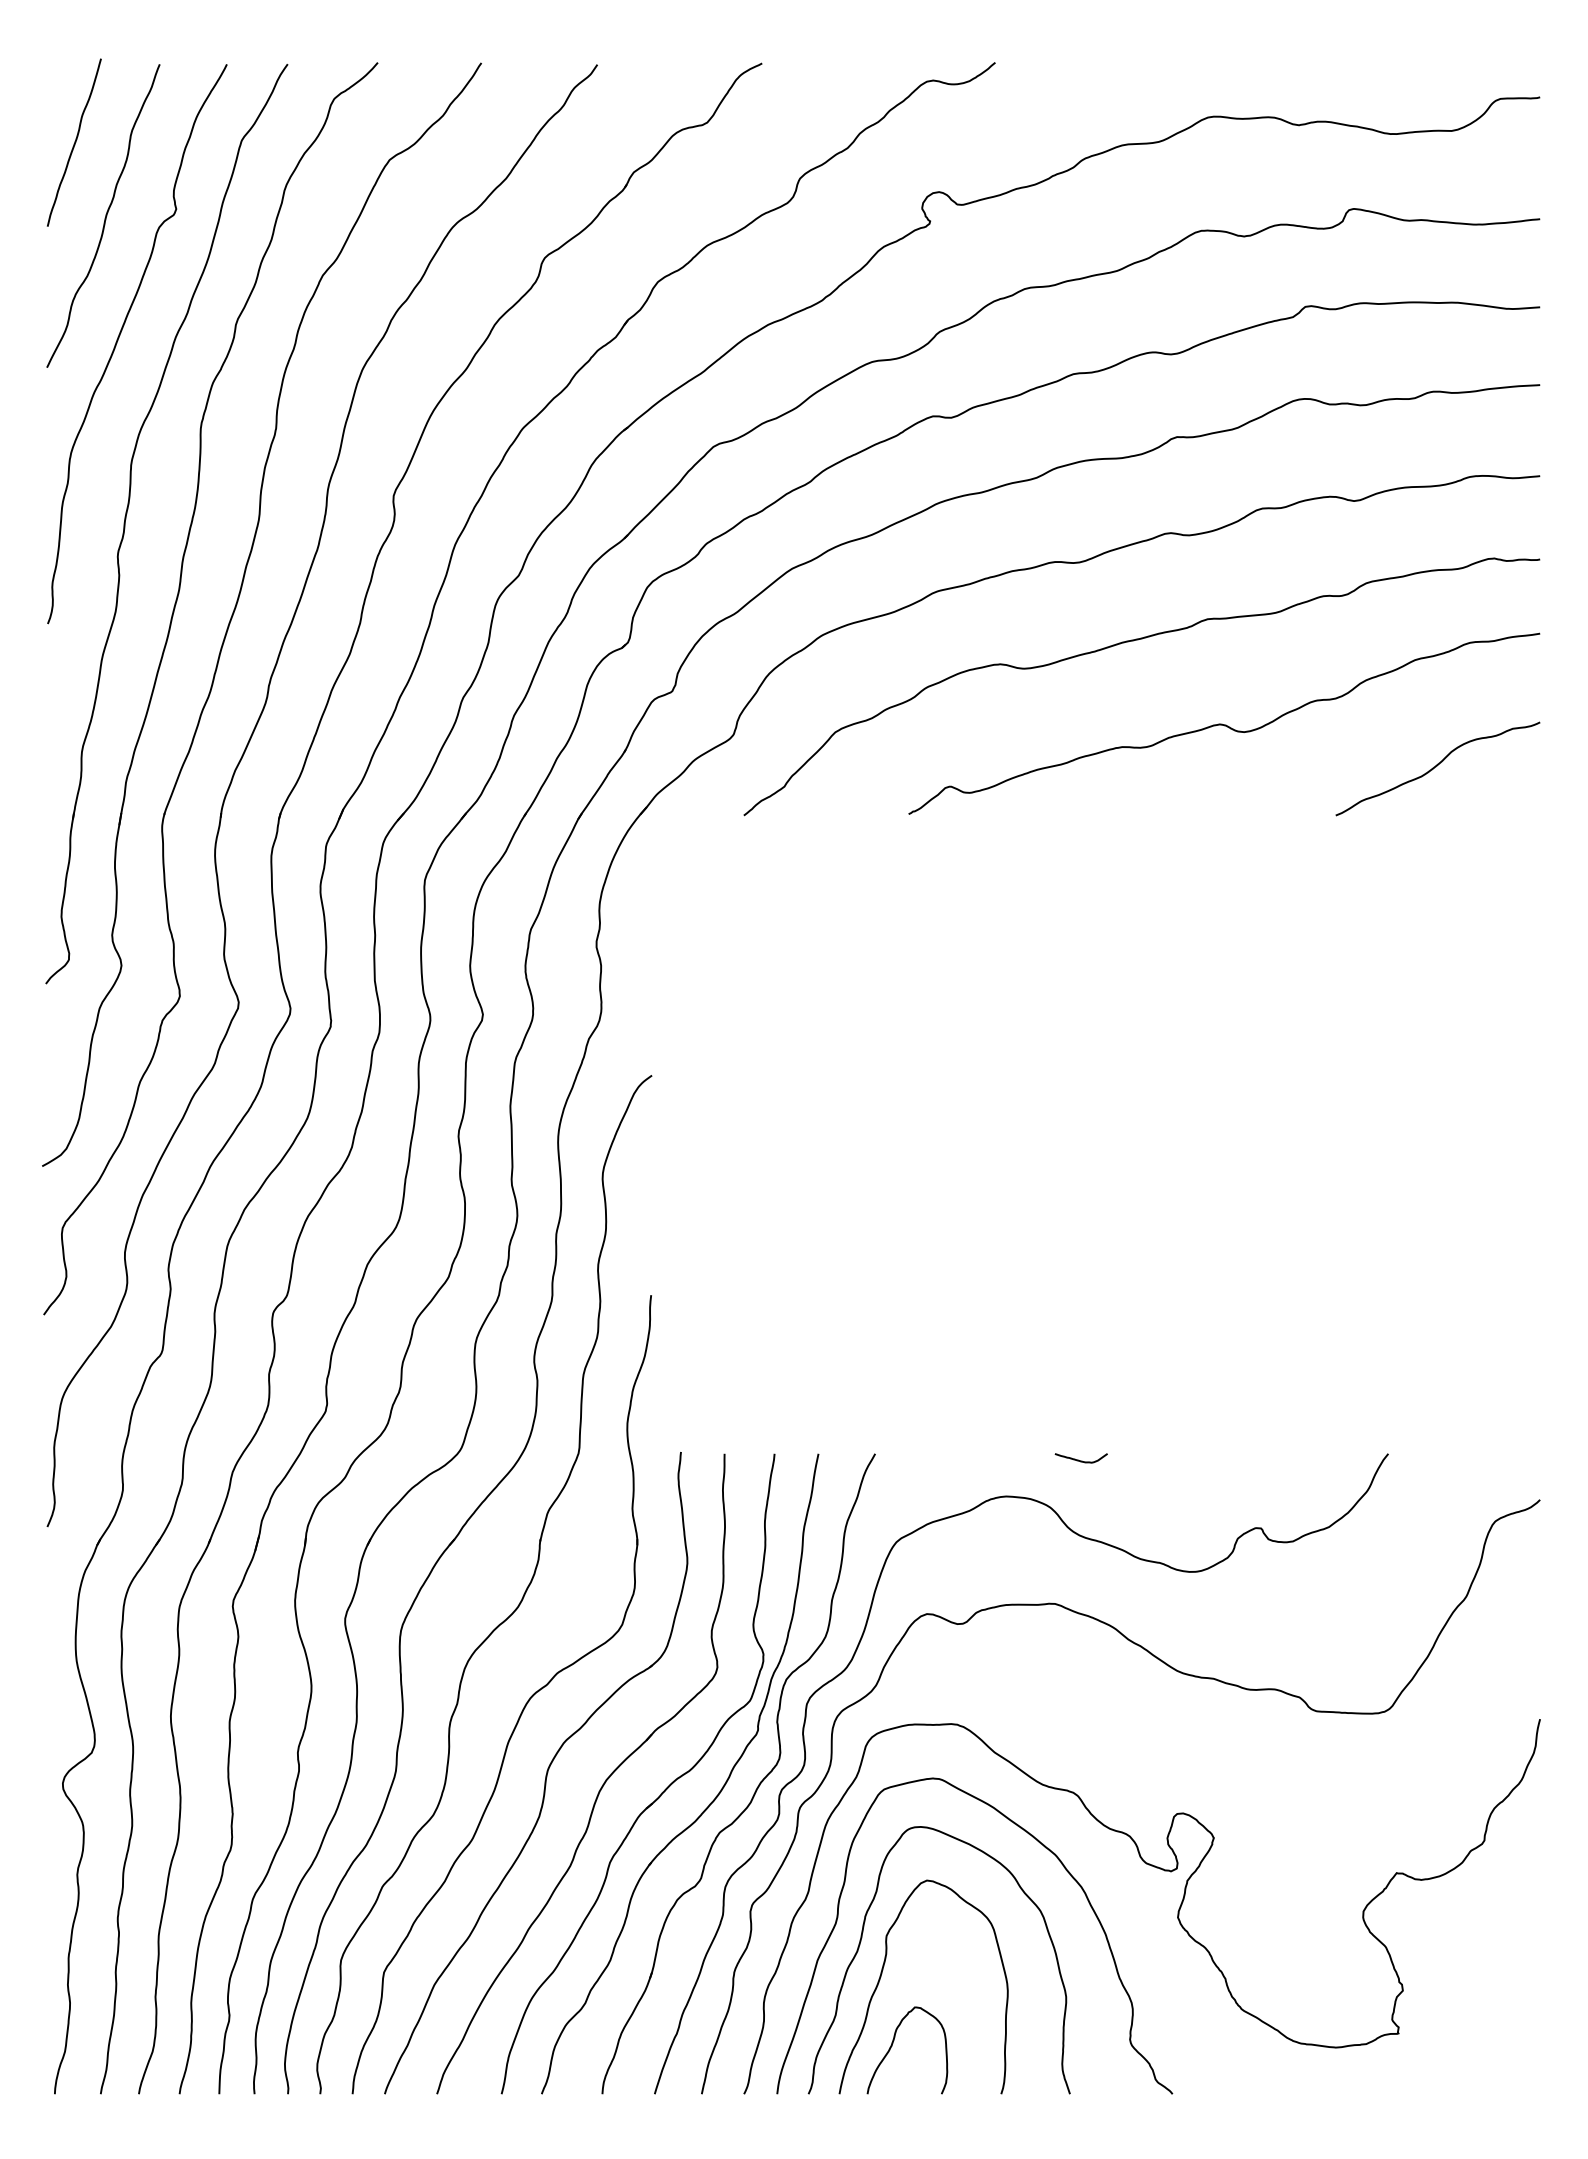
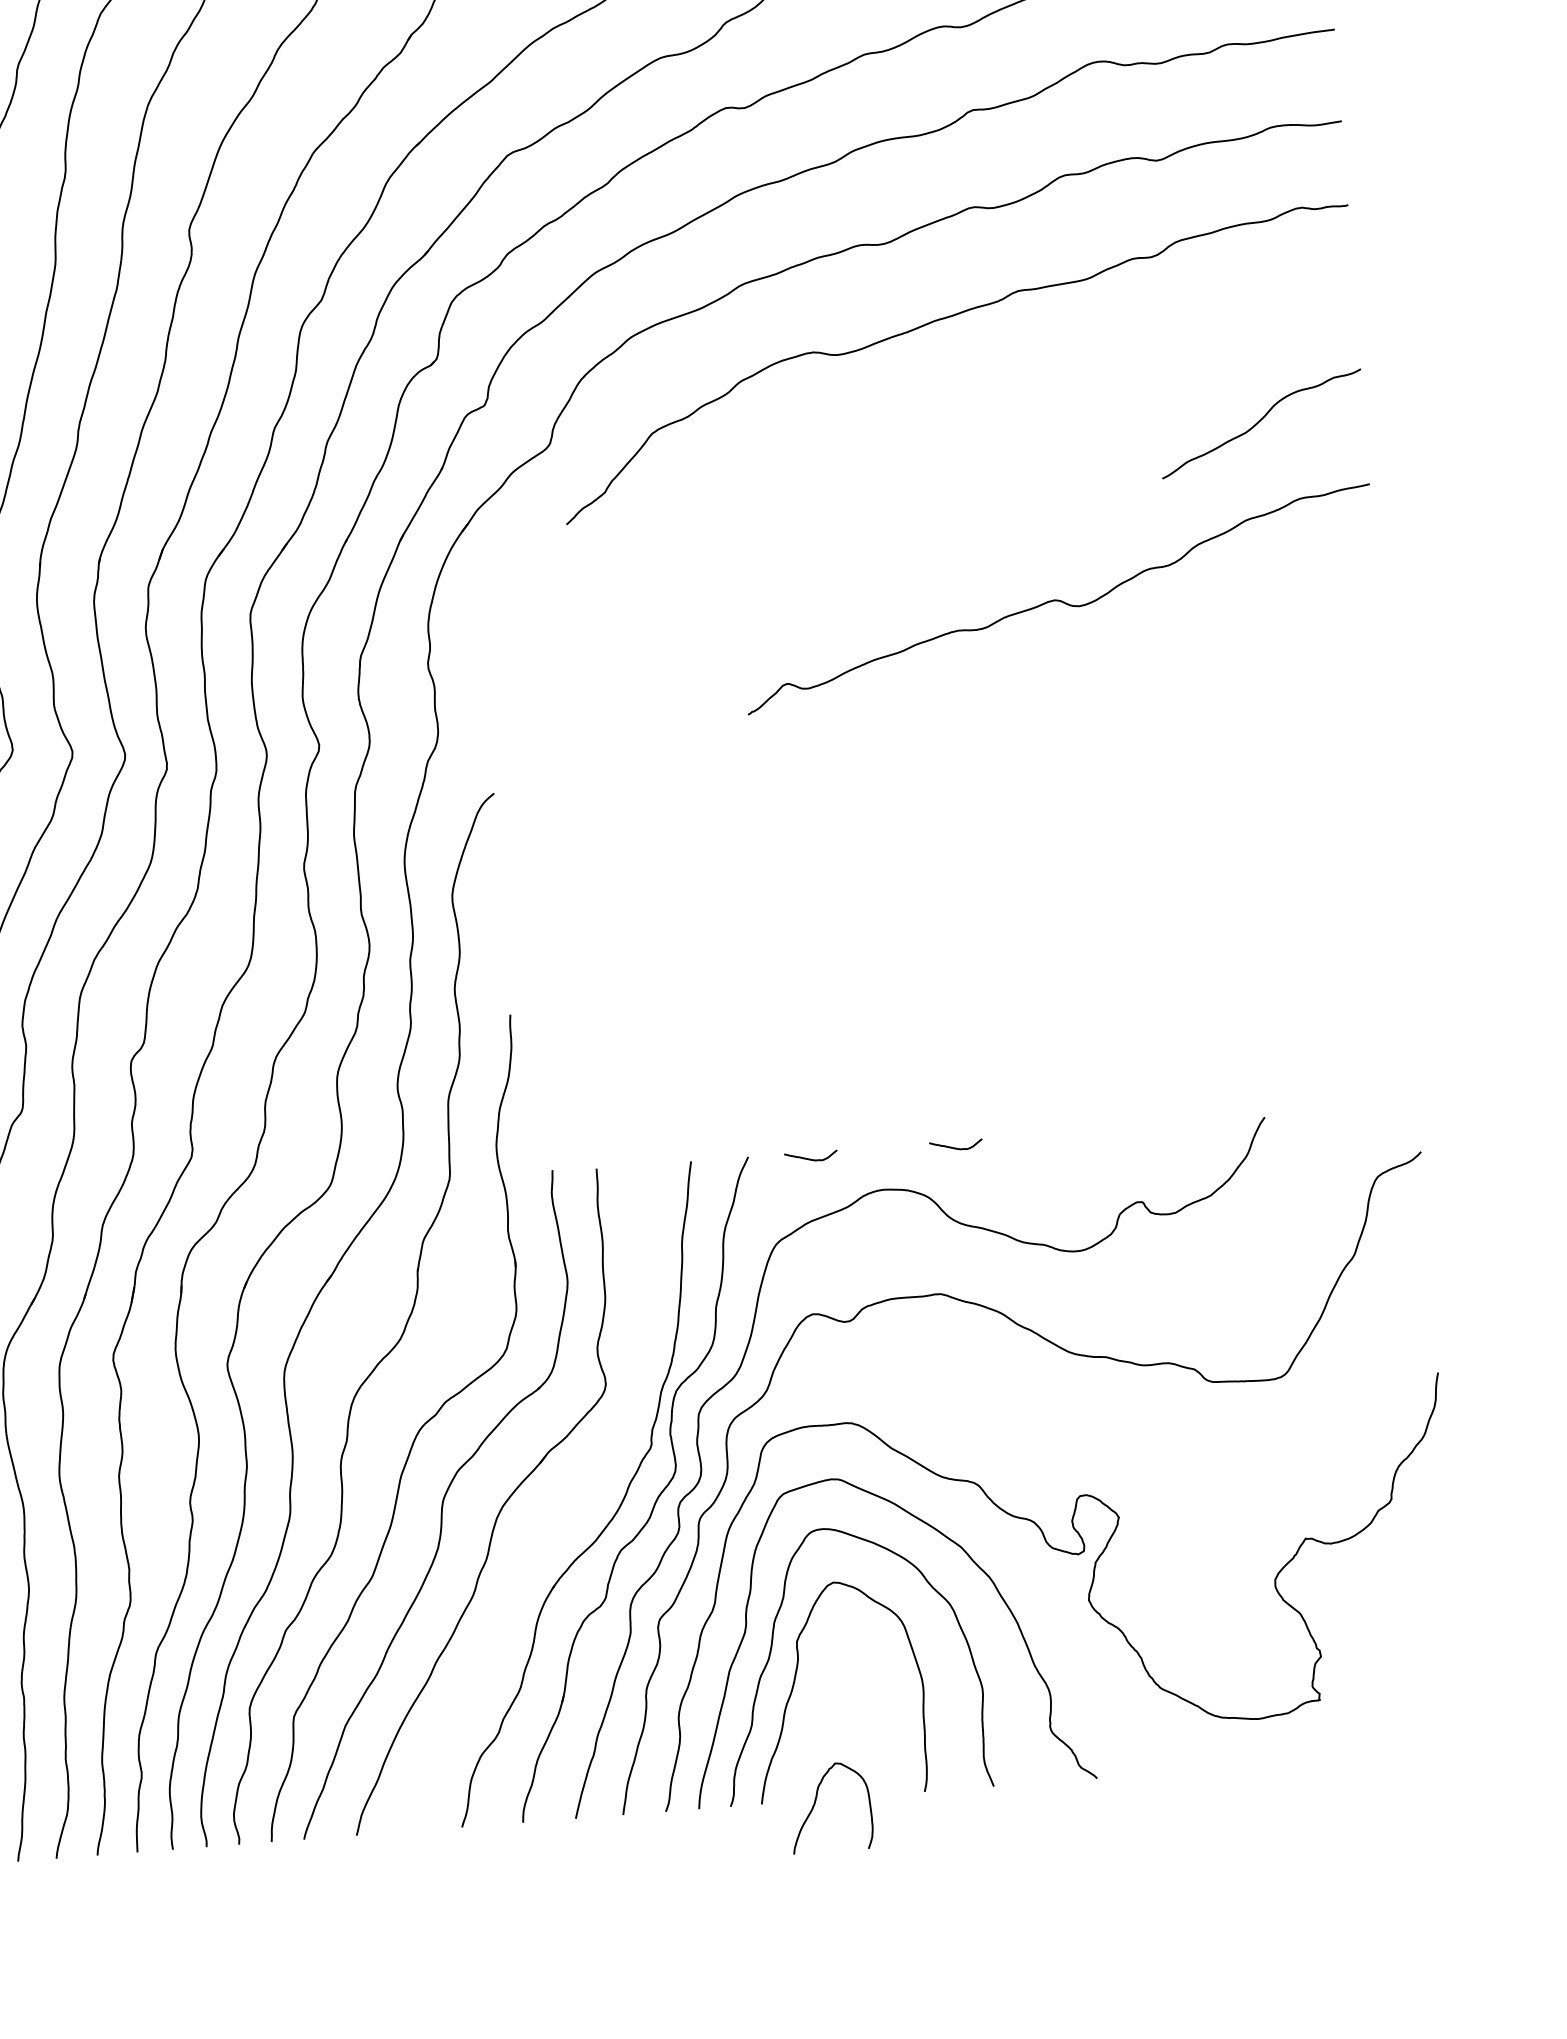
curve: (1224, 724) -> (1059, 600), moved
curve: (936, 1460) -> (810, 1158), added
part: (661, 1792) -> (559, 1514), removed
curve: (892, 2046) -> (815, 1804), moved

